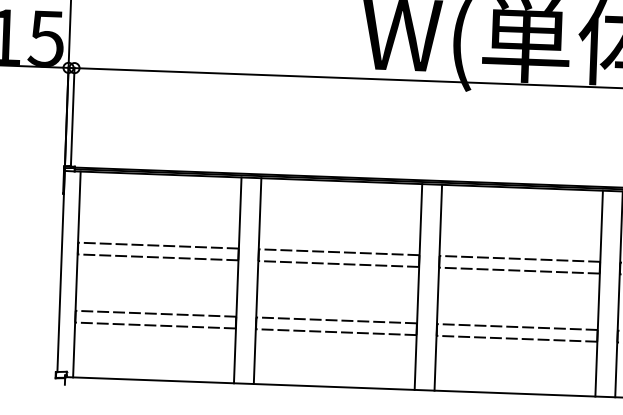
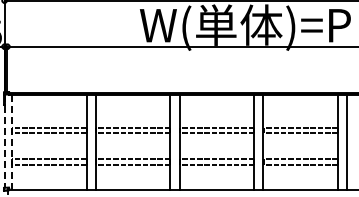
line: (60, 272) -> (4, 141), solid -> dashed
line: (75, 274) -> (11, 142), solid -> dashed

